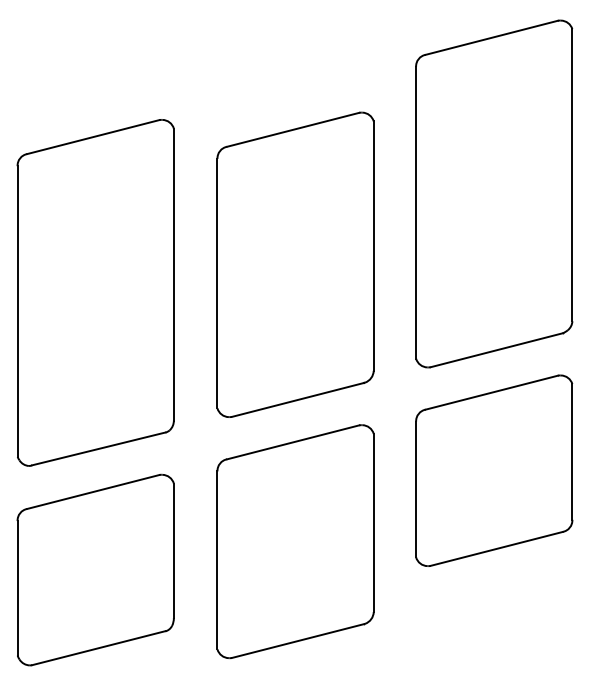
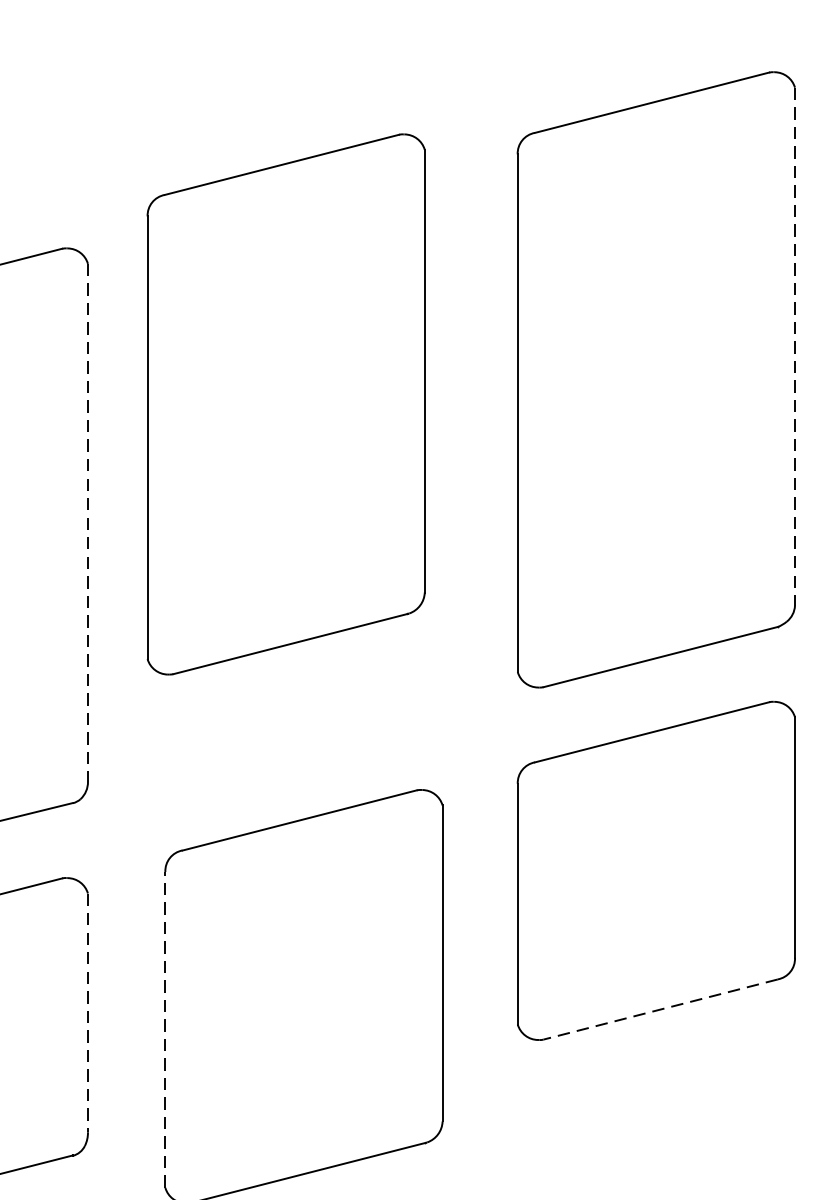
line: (572, 175) -> (795, 347), solid -> dashed
part: (295, 264) -> (286, 403), moved
line: (173, 274) -> (87, 522), solid -> dashed
line: (496, 549) -> (660, 1010), solid -> dashed
line: (173, 551) -> (87, 1014), solid -> dashed
line: (217, 559) -> (165, 1028), solid -> dashed

